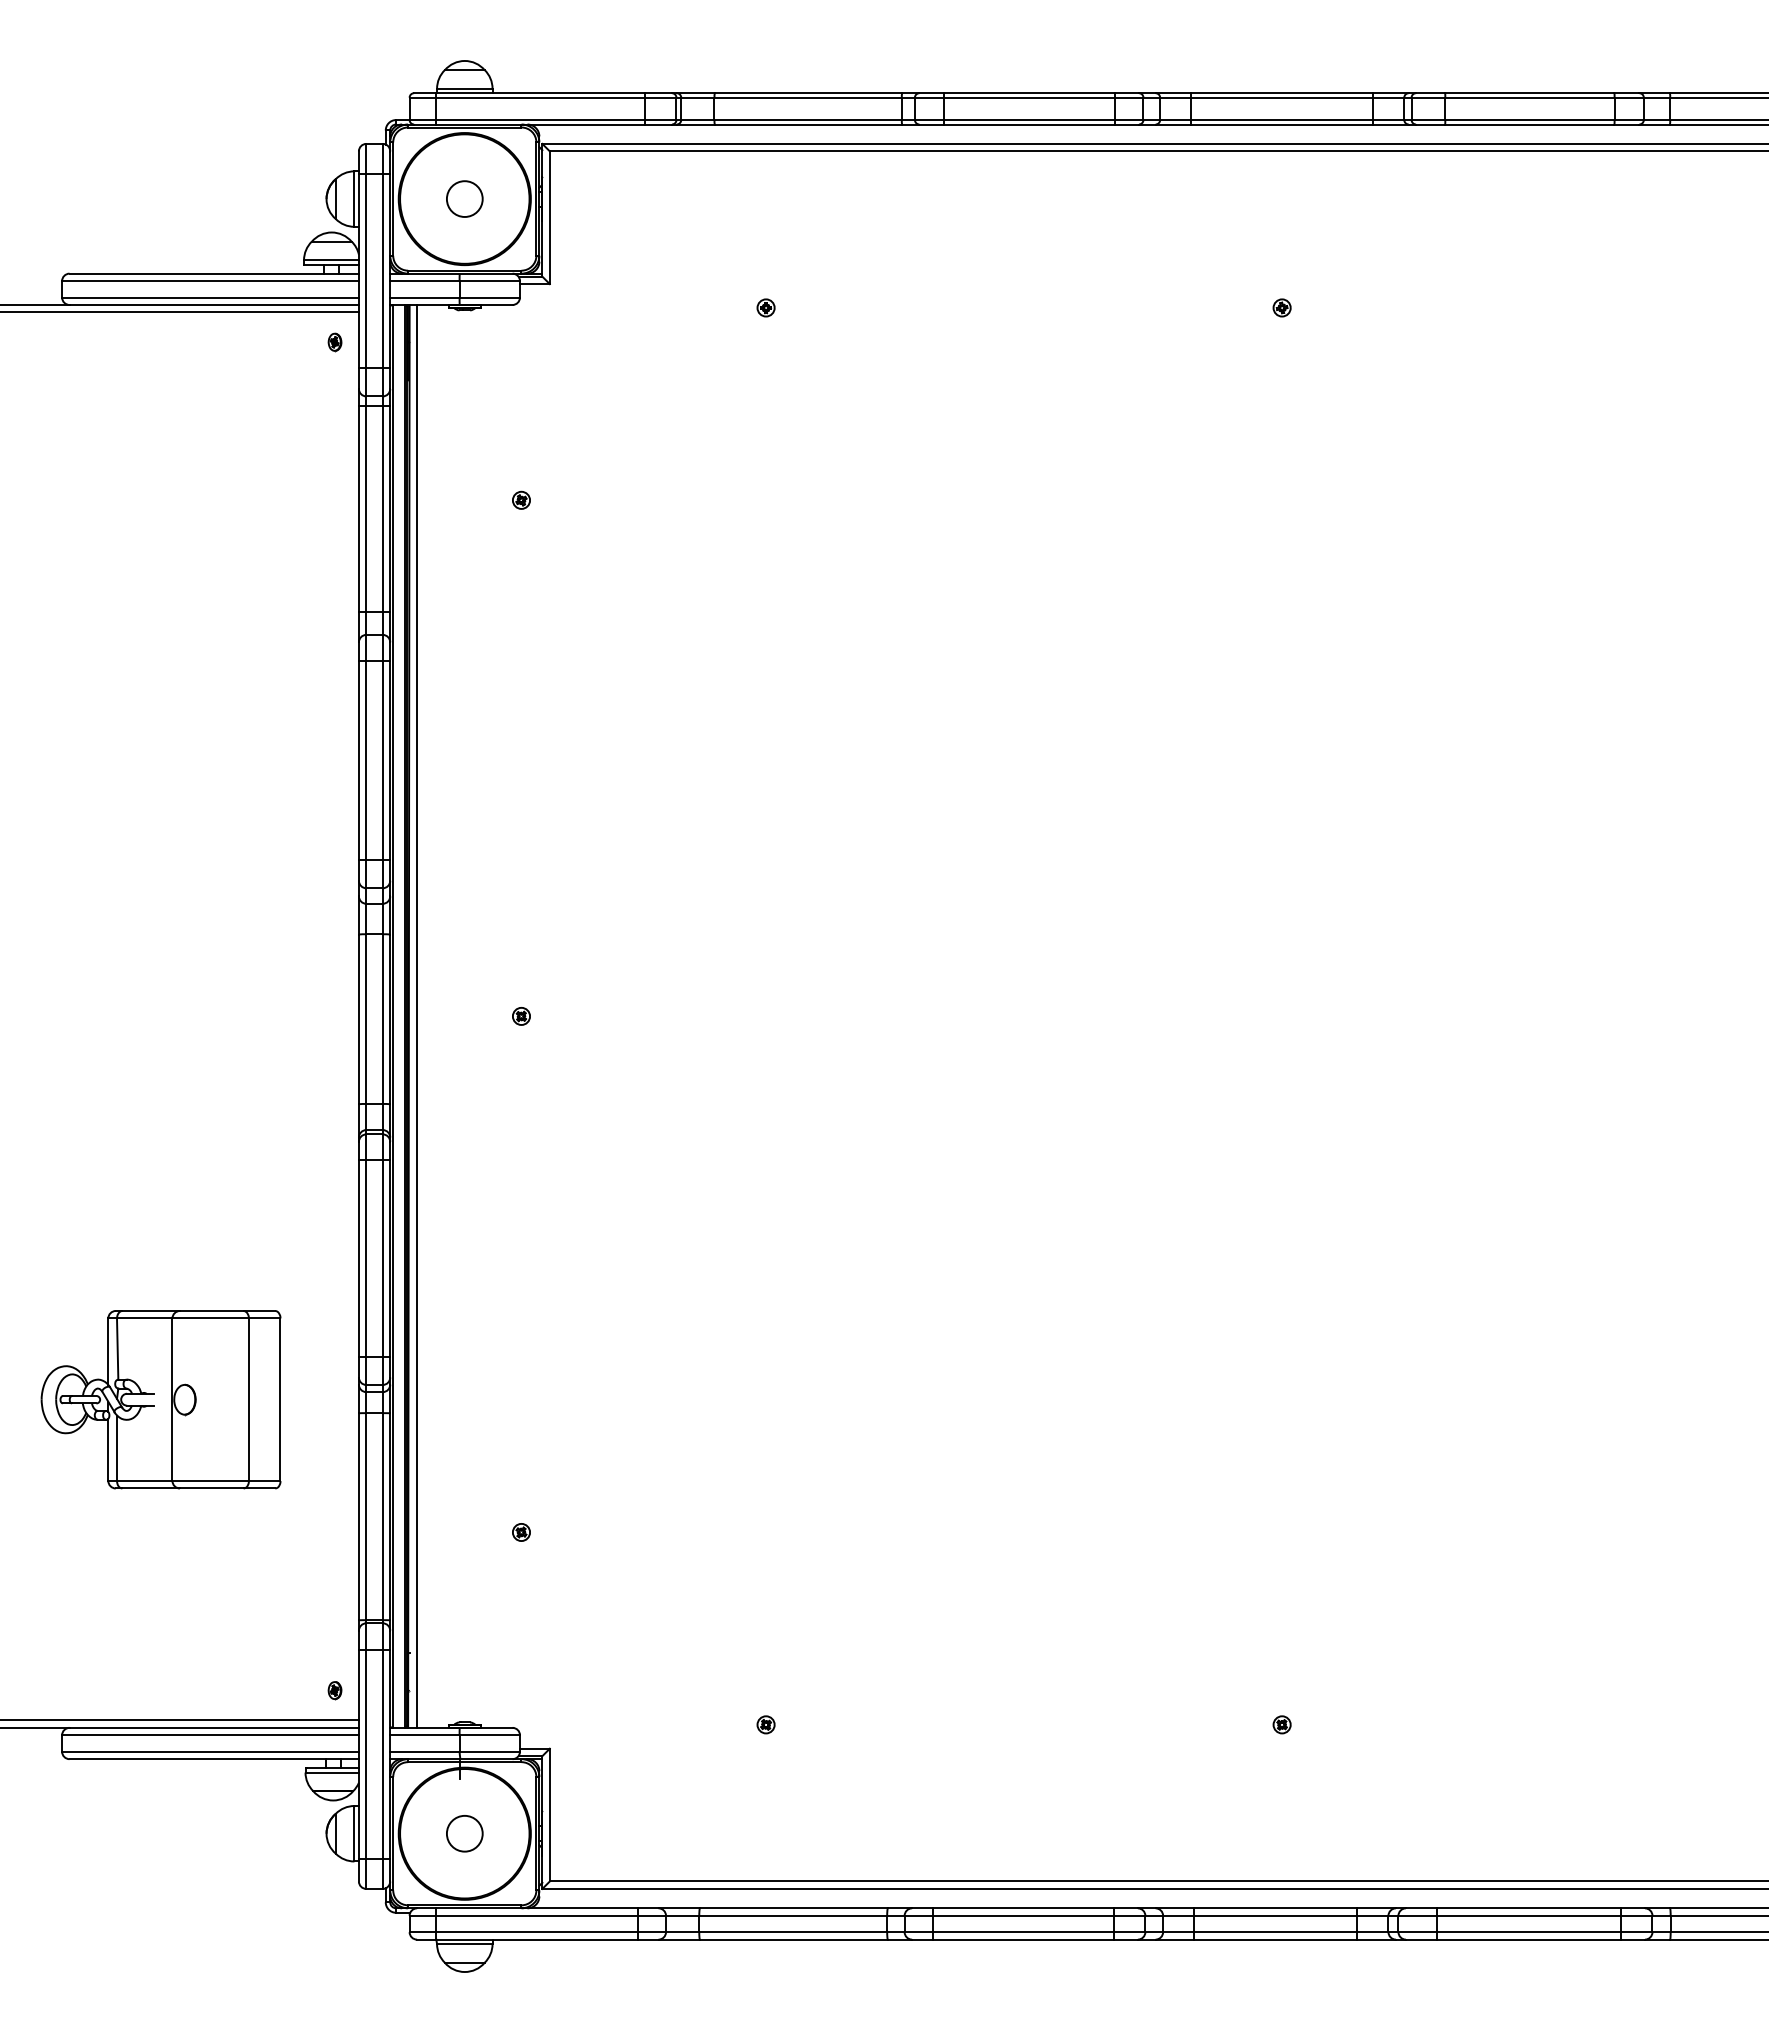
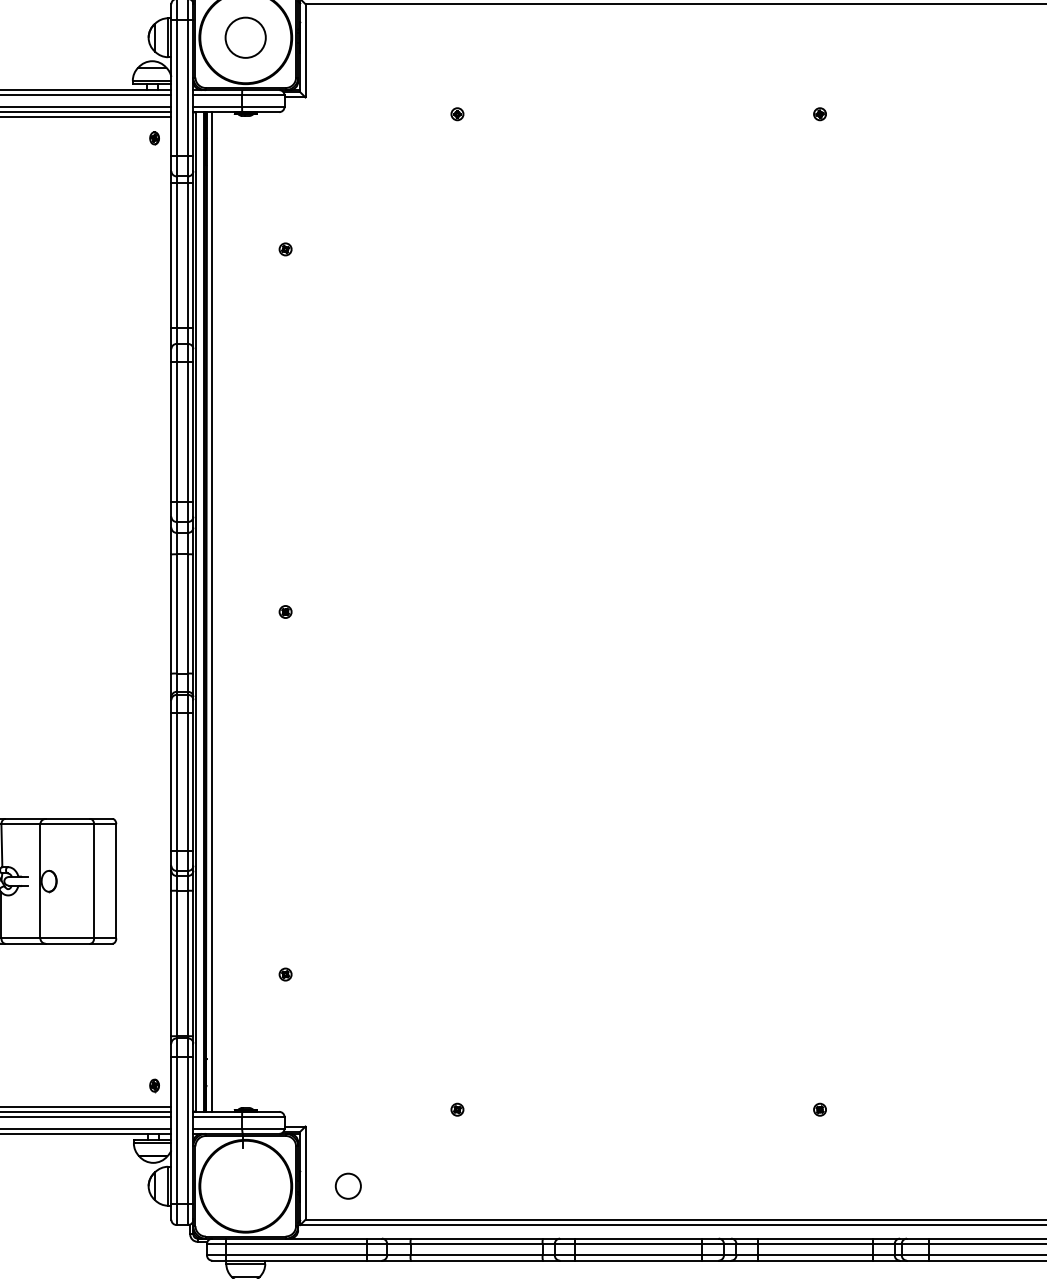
circle: (464, 198) -> (245, 37), size x1.6
circle: (464, 1833) -> (348, 1186), moved

